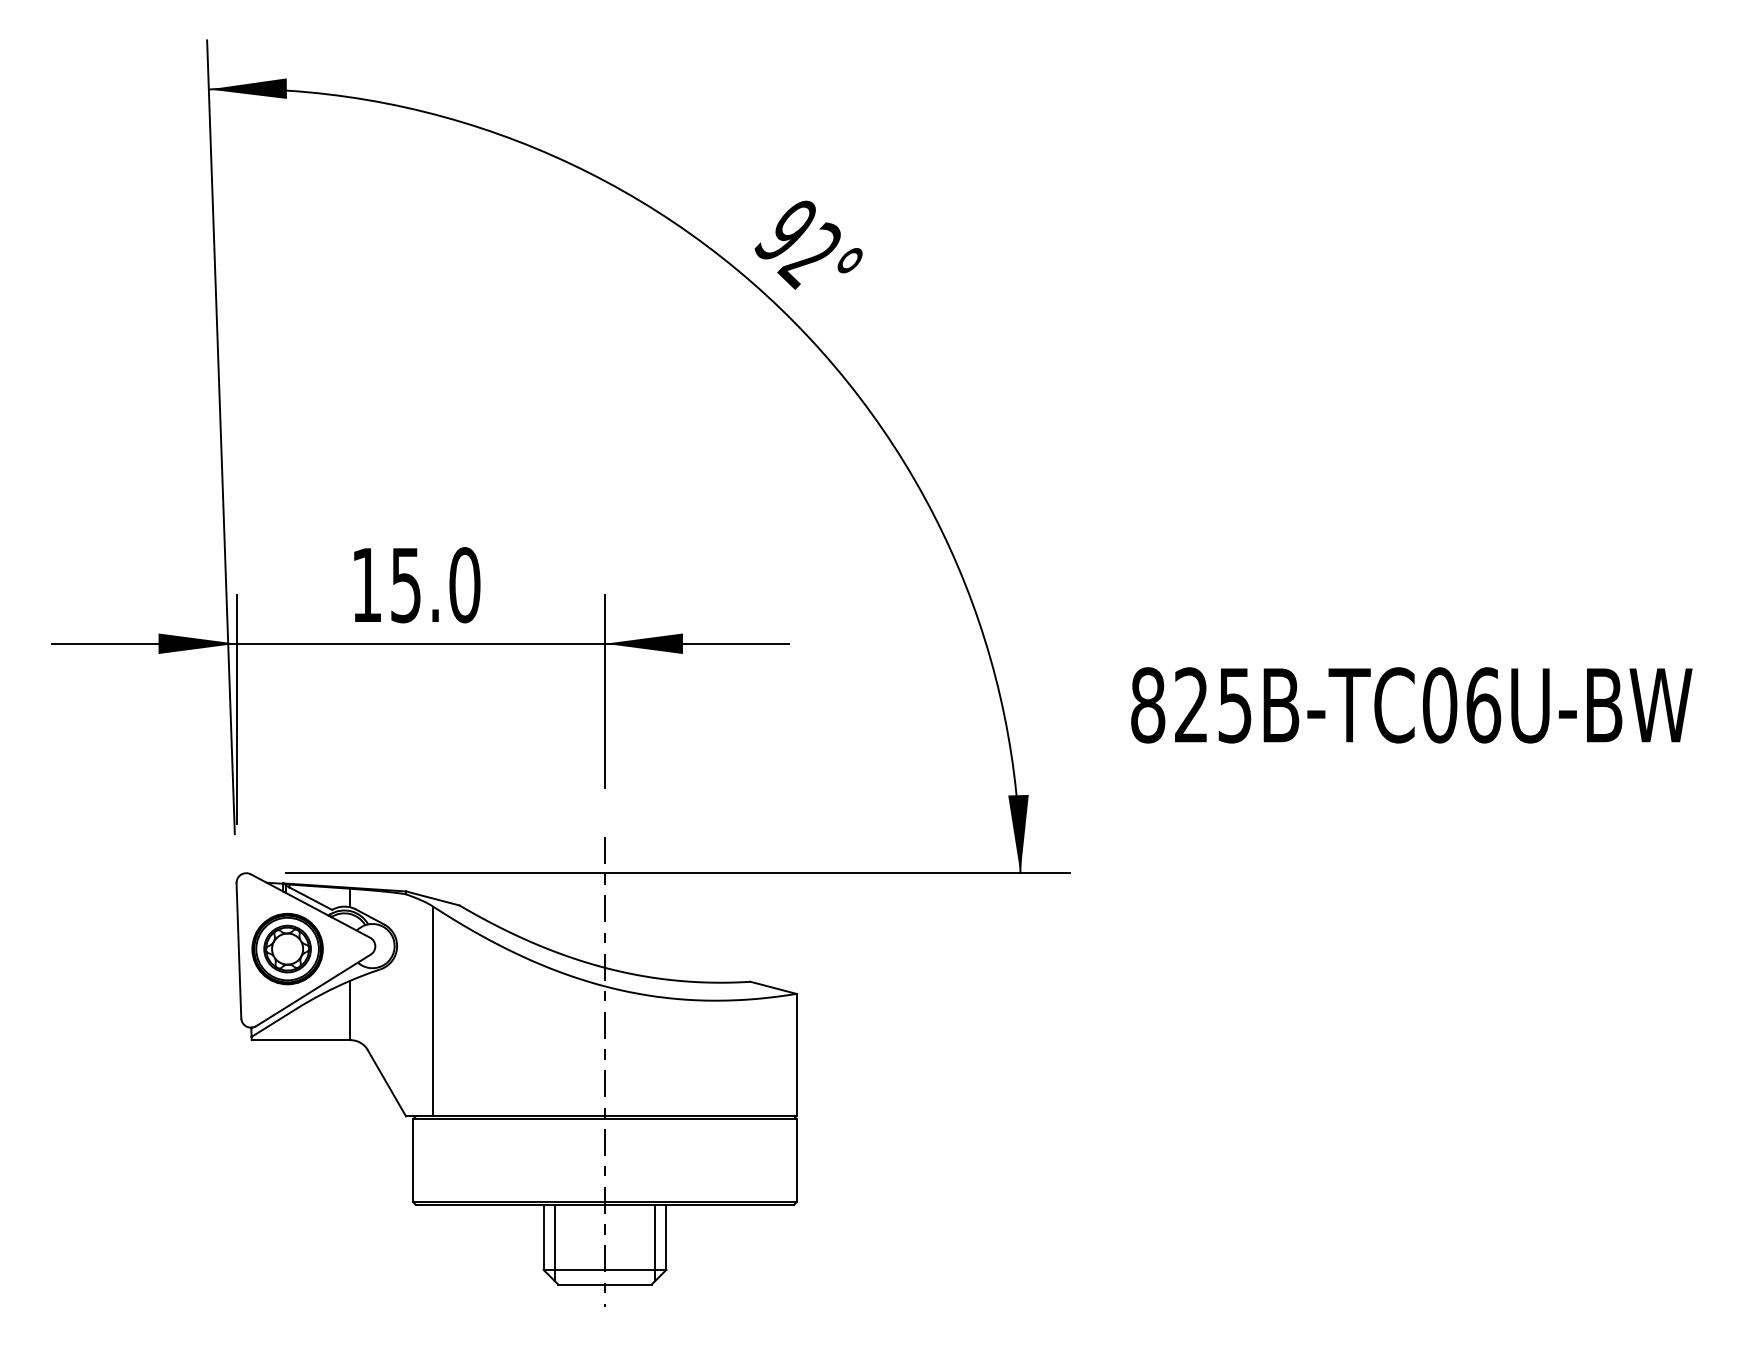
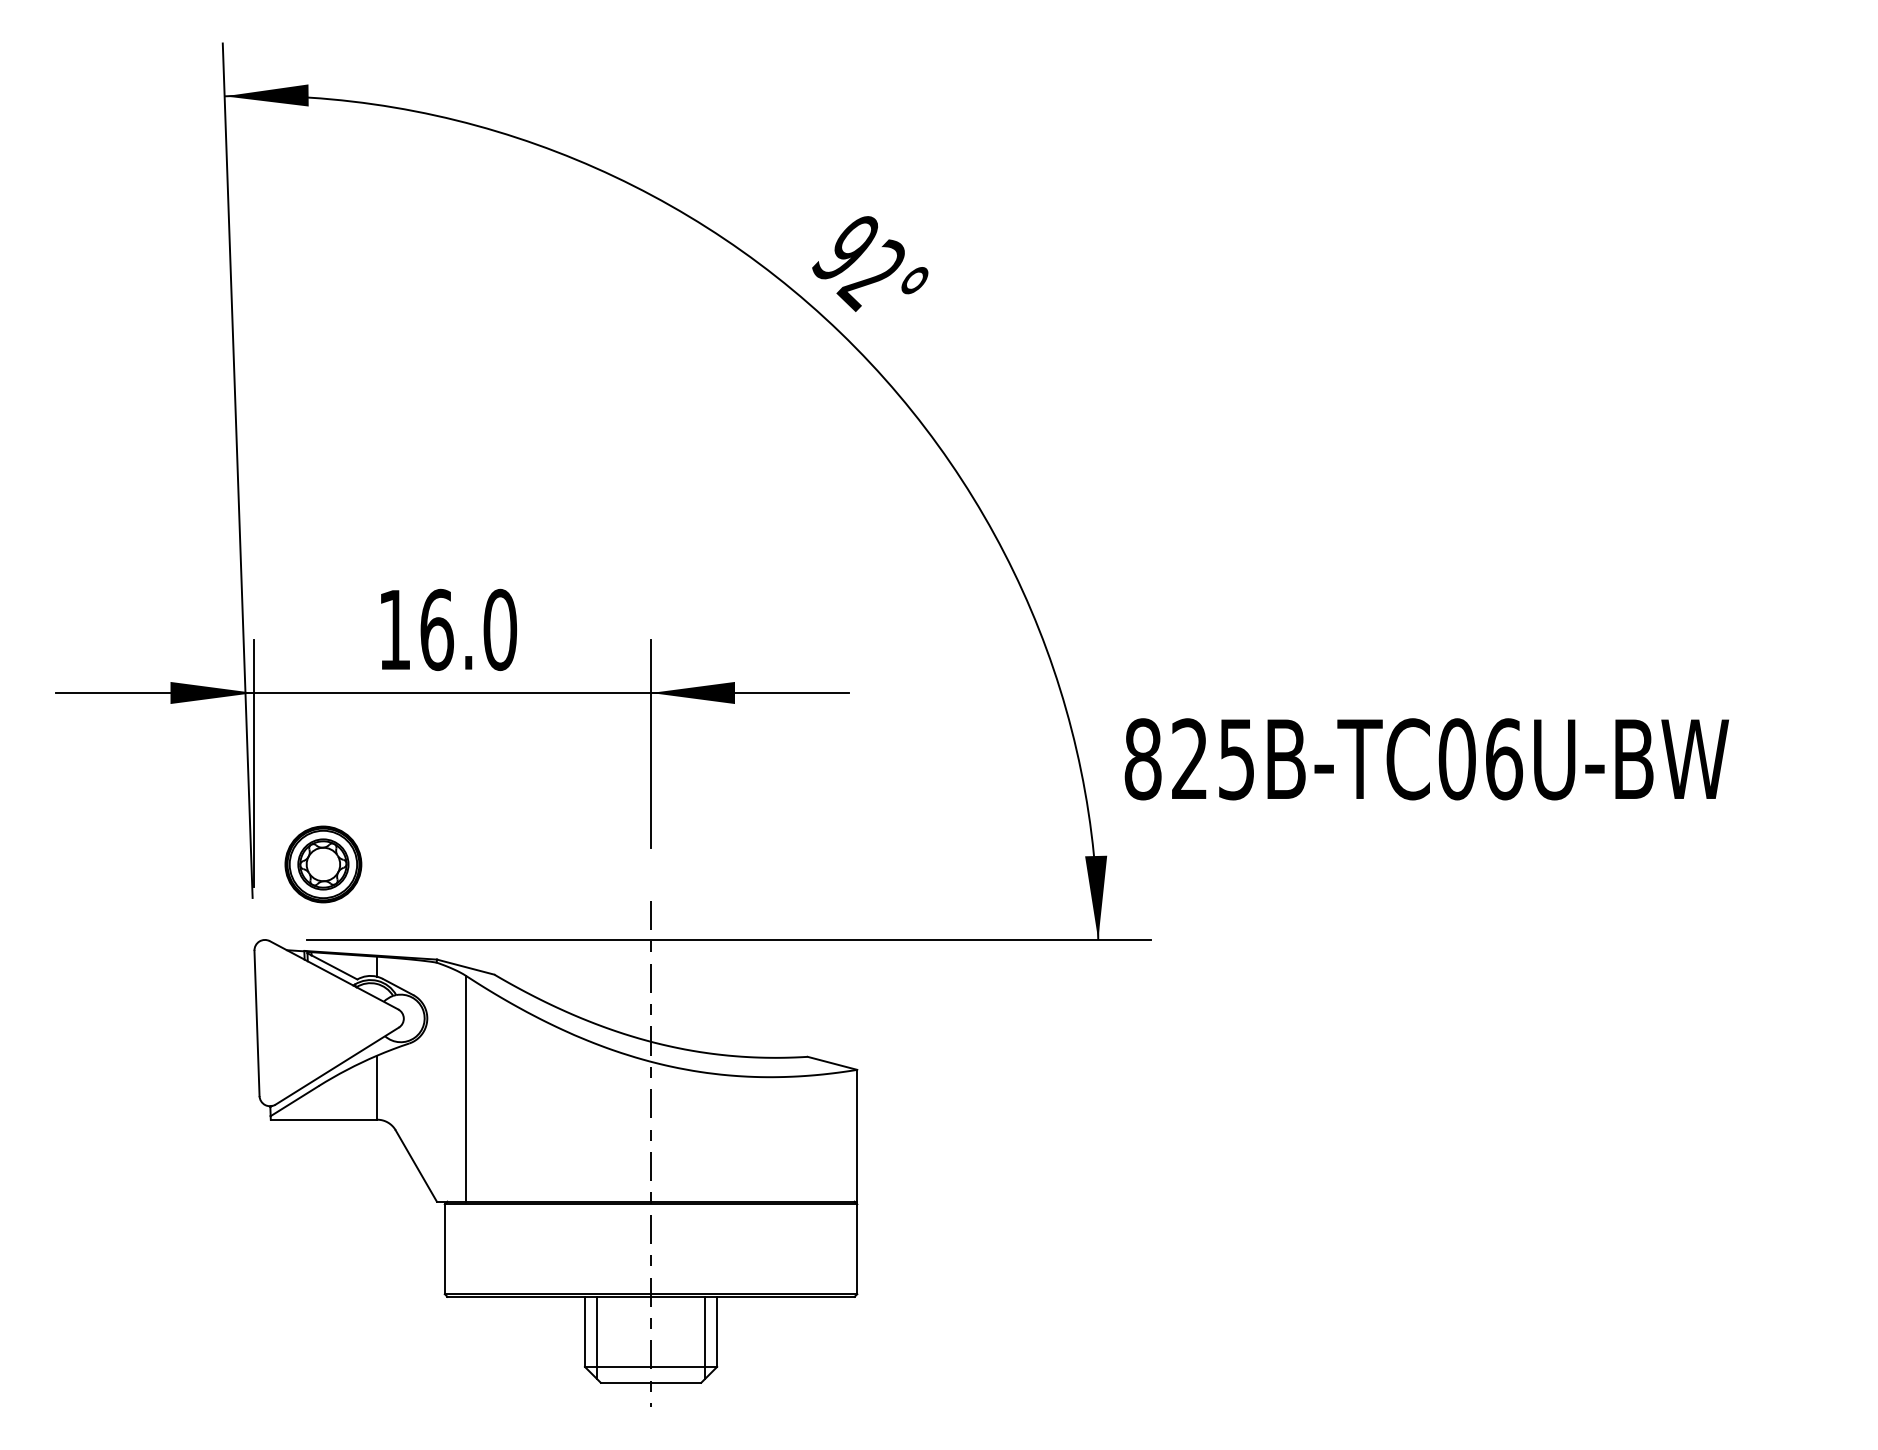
text: (406, 585) -> (437, 630), 15.0 -> 16.0
text: (1411, 705) -> (1426, 759), moved
part: (287, 949) -> (323, 864), moved

